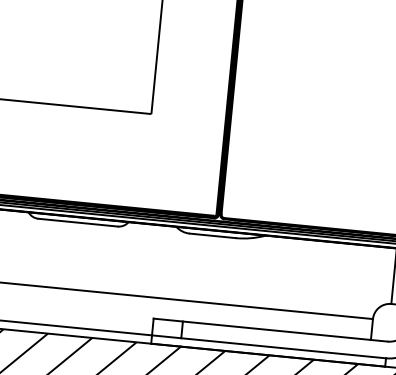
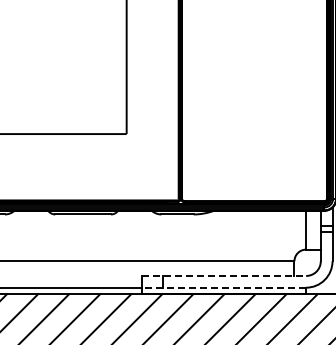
line: (271, 329) -> (224, 275), solid -> dashed
line: (269, 346) -> (224, 287), solid -> dashed

